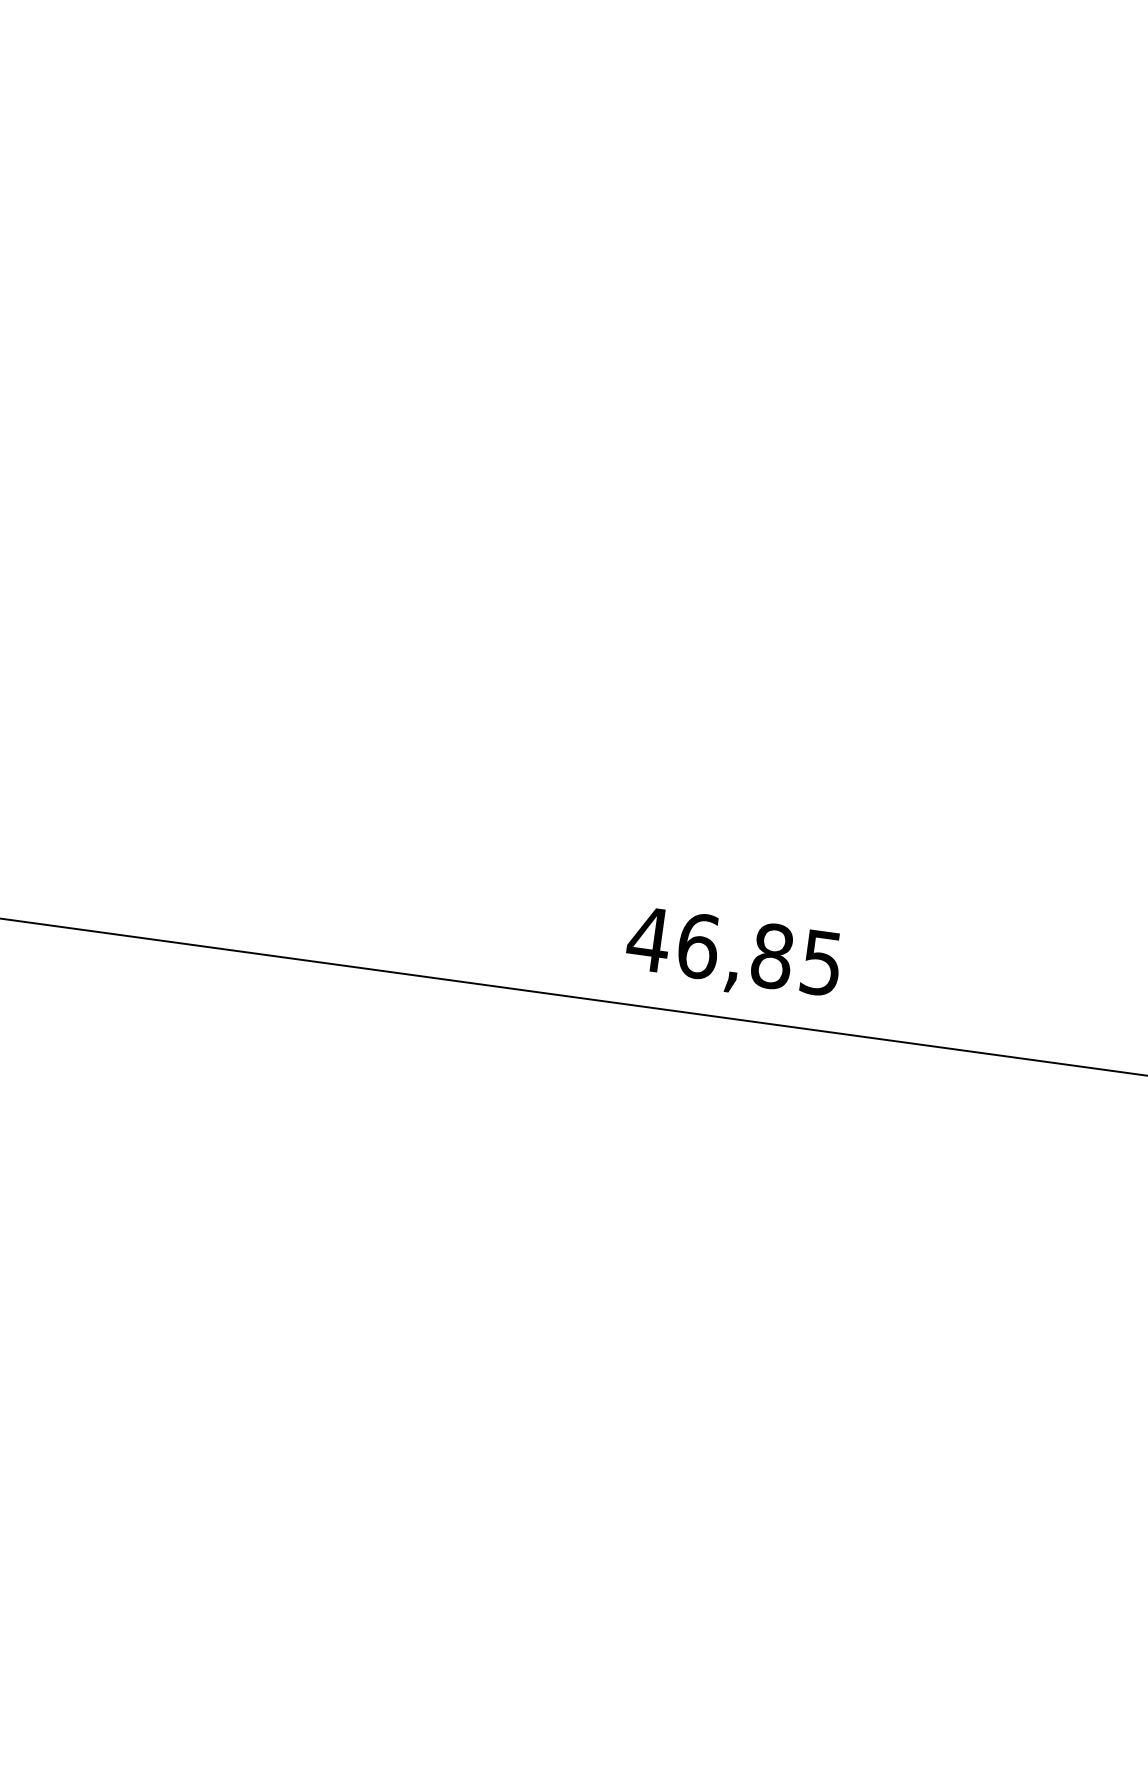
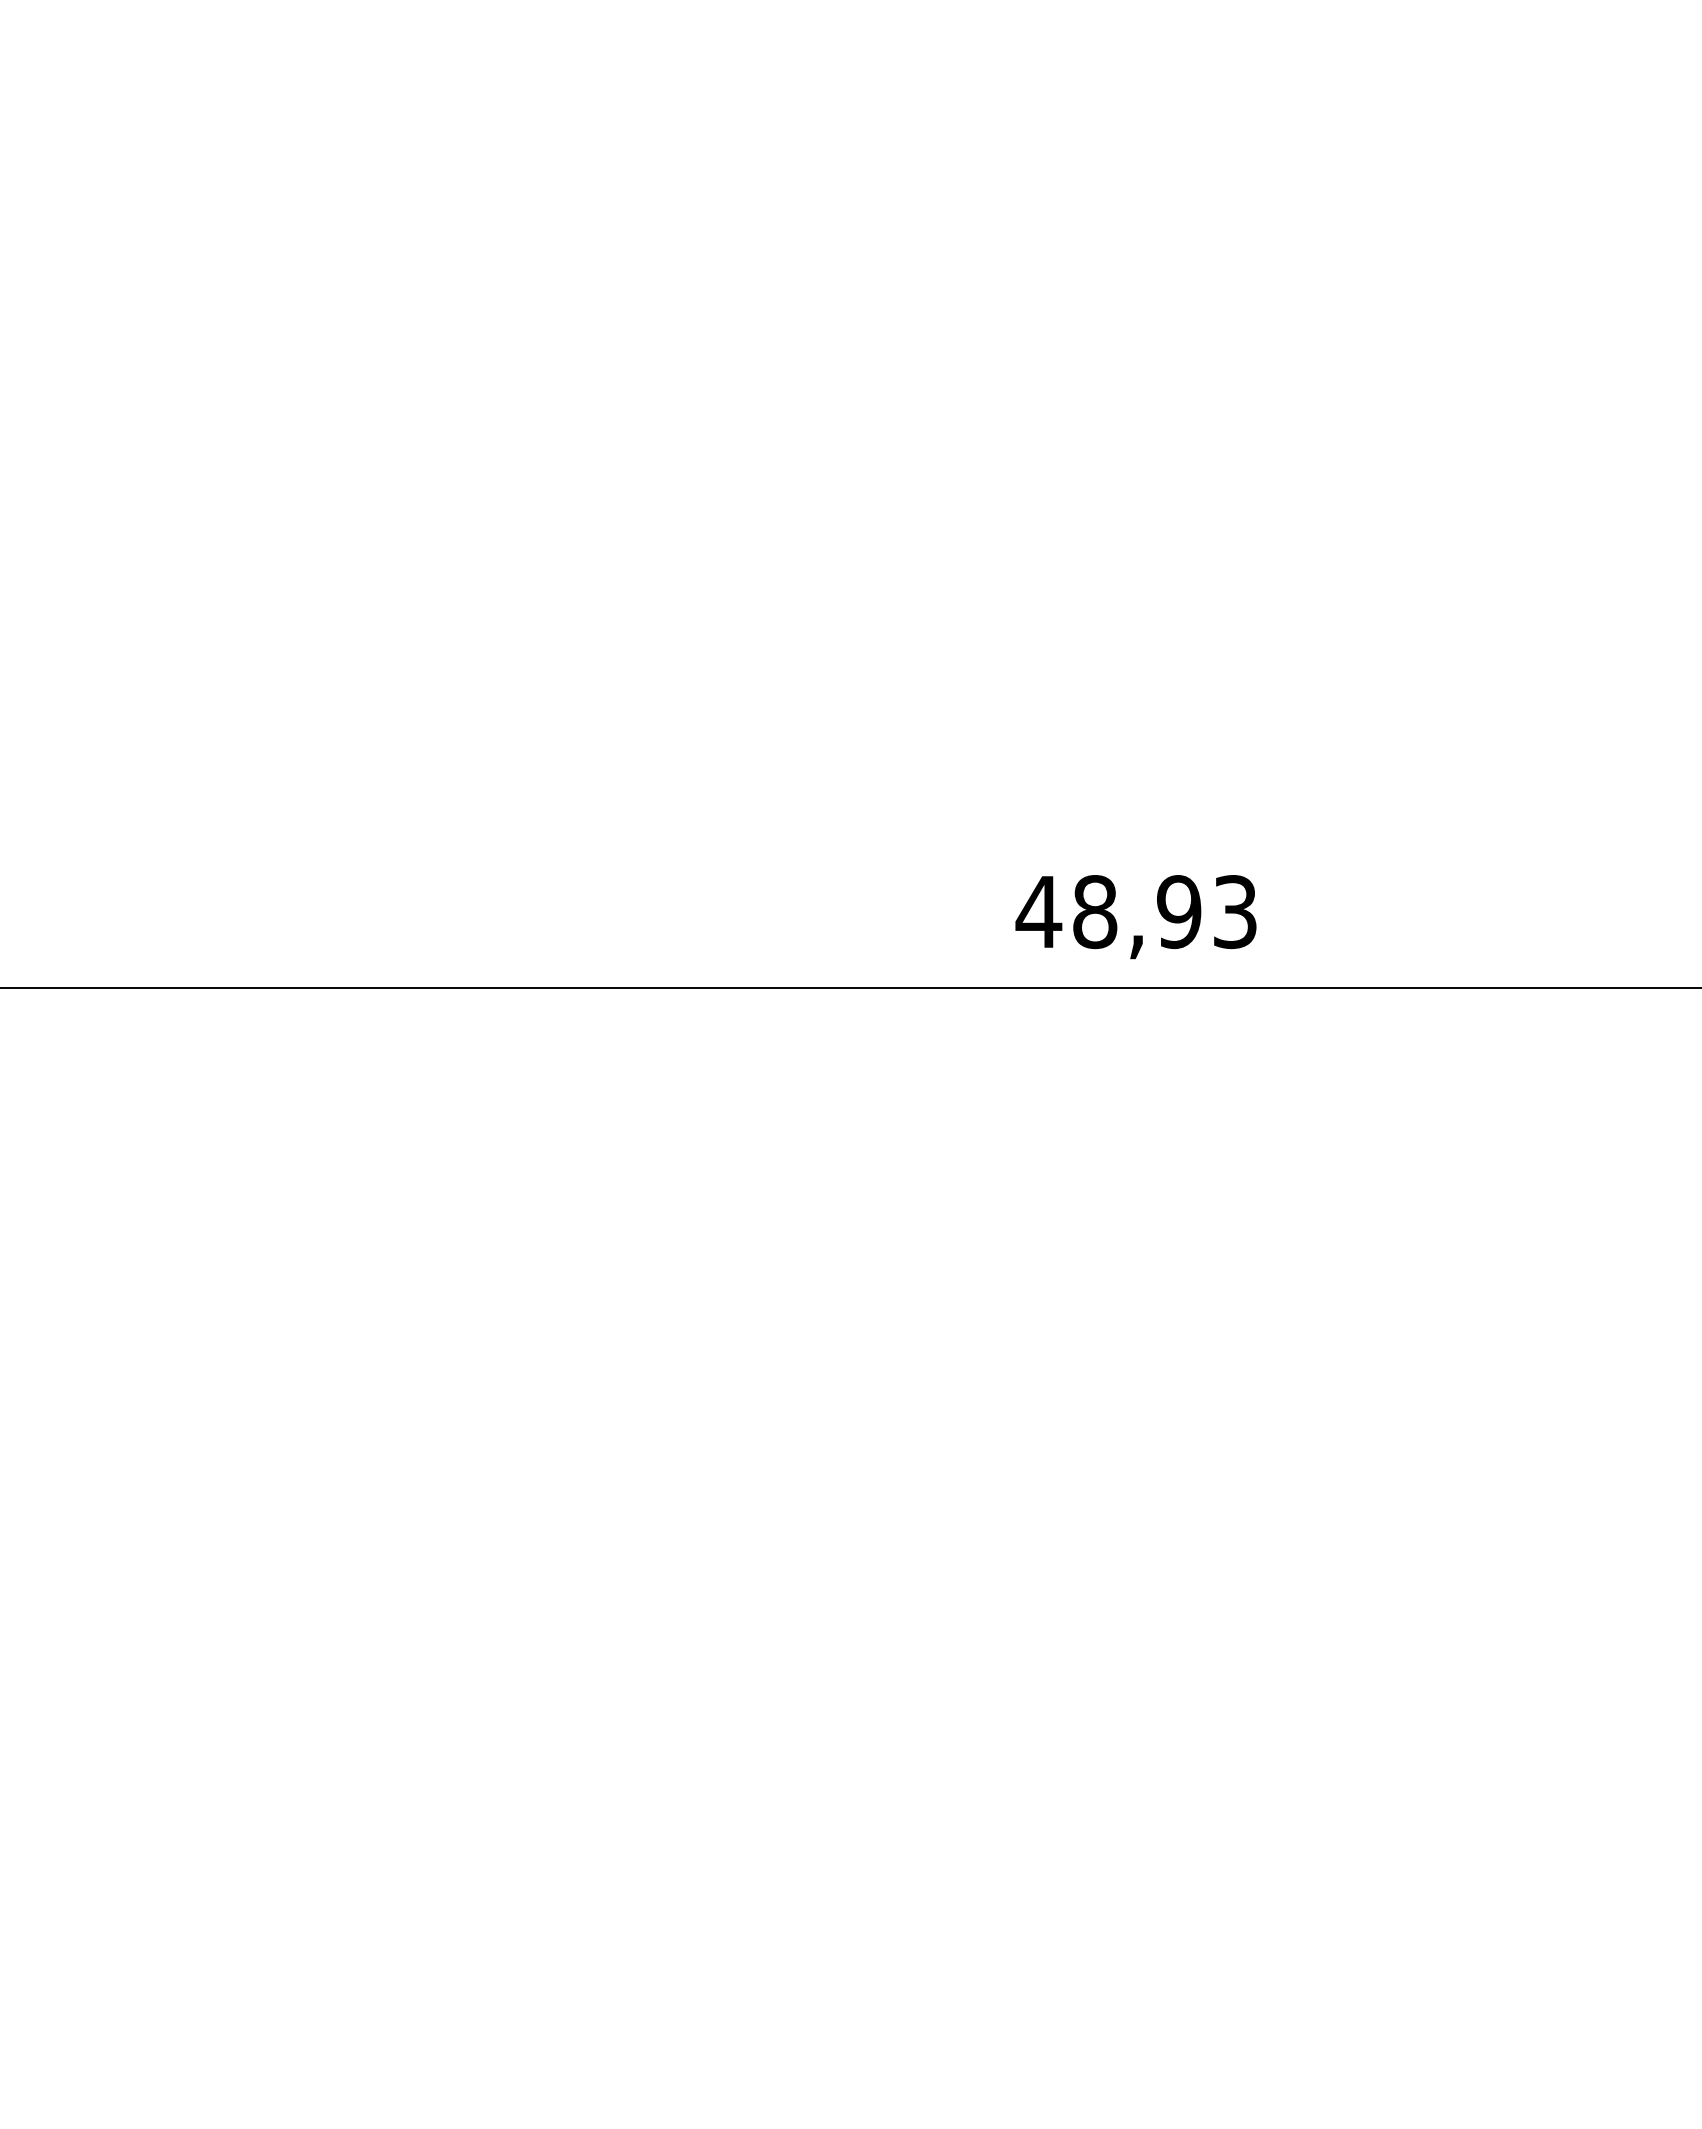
text: (759, 954) -> (1164, 912), 46,85 -> 48,93

